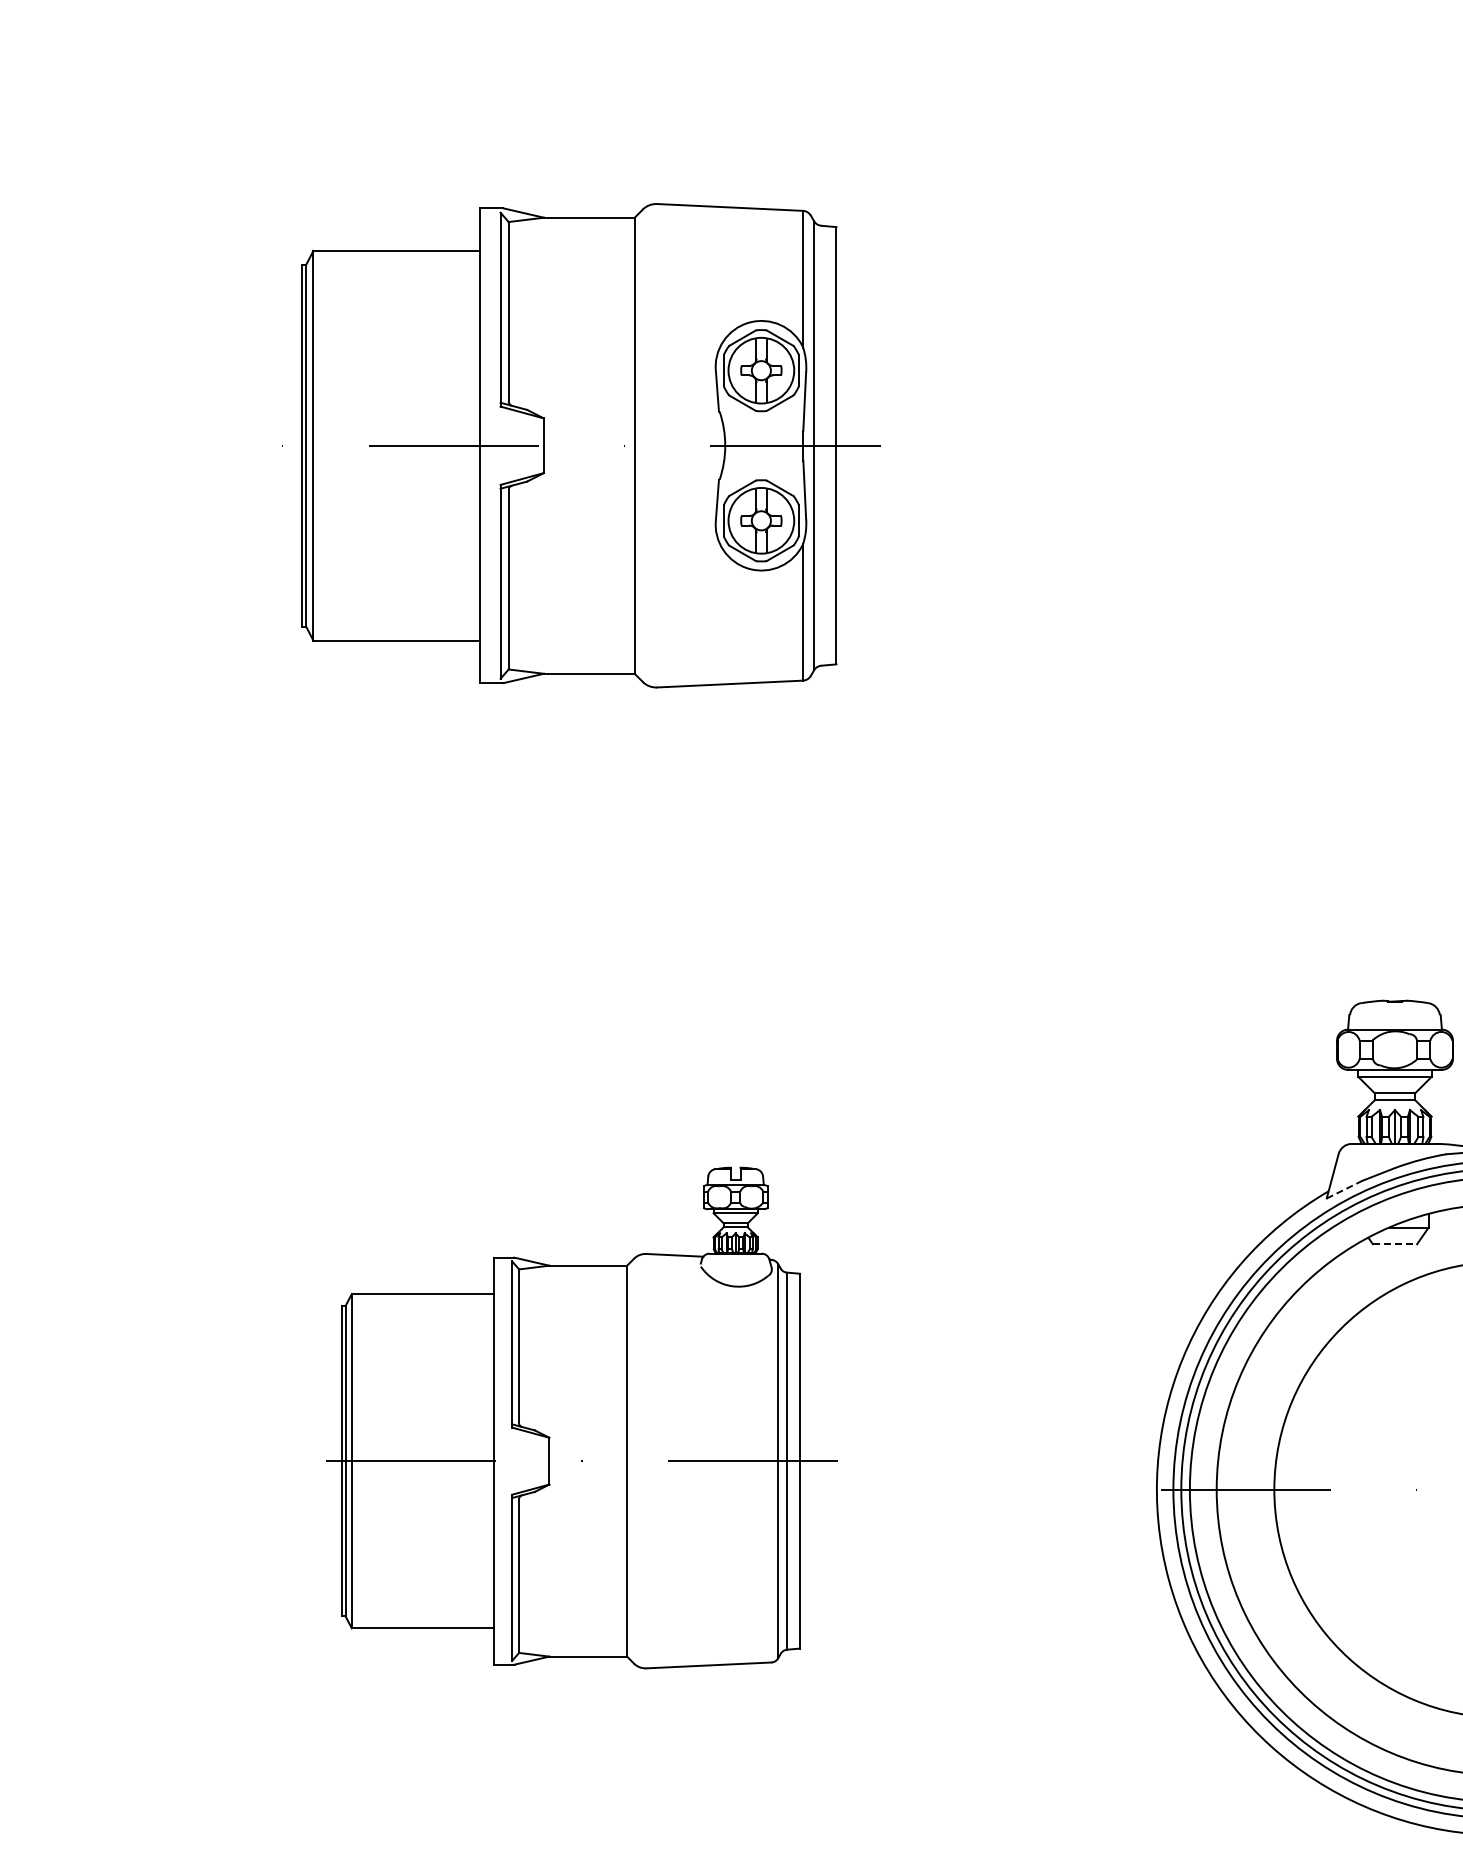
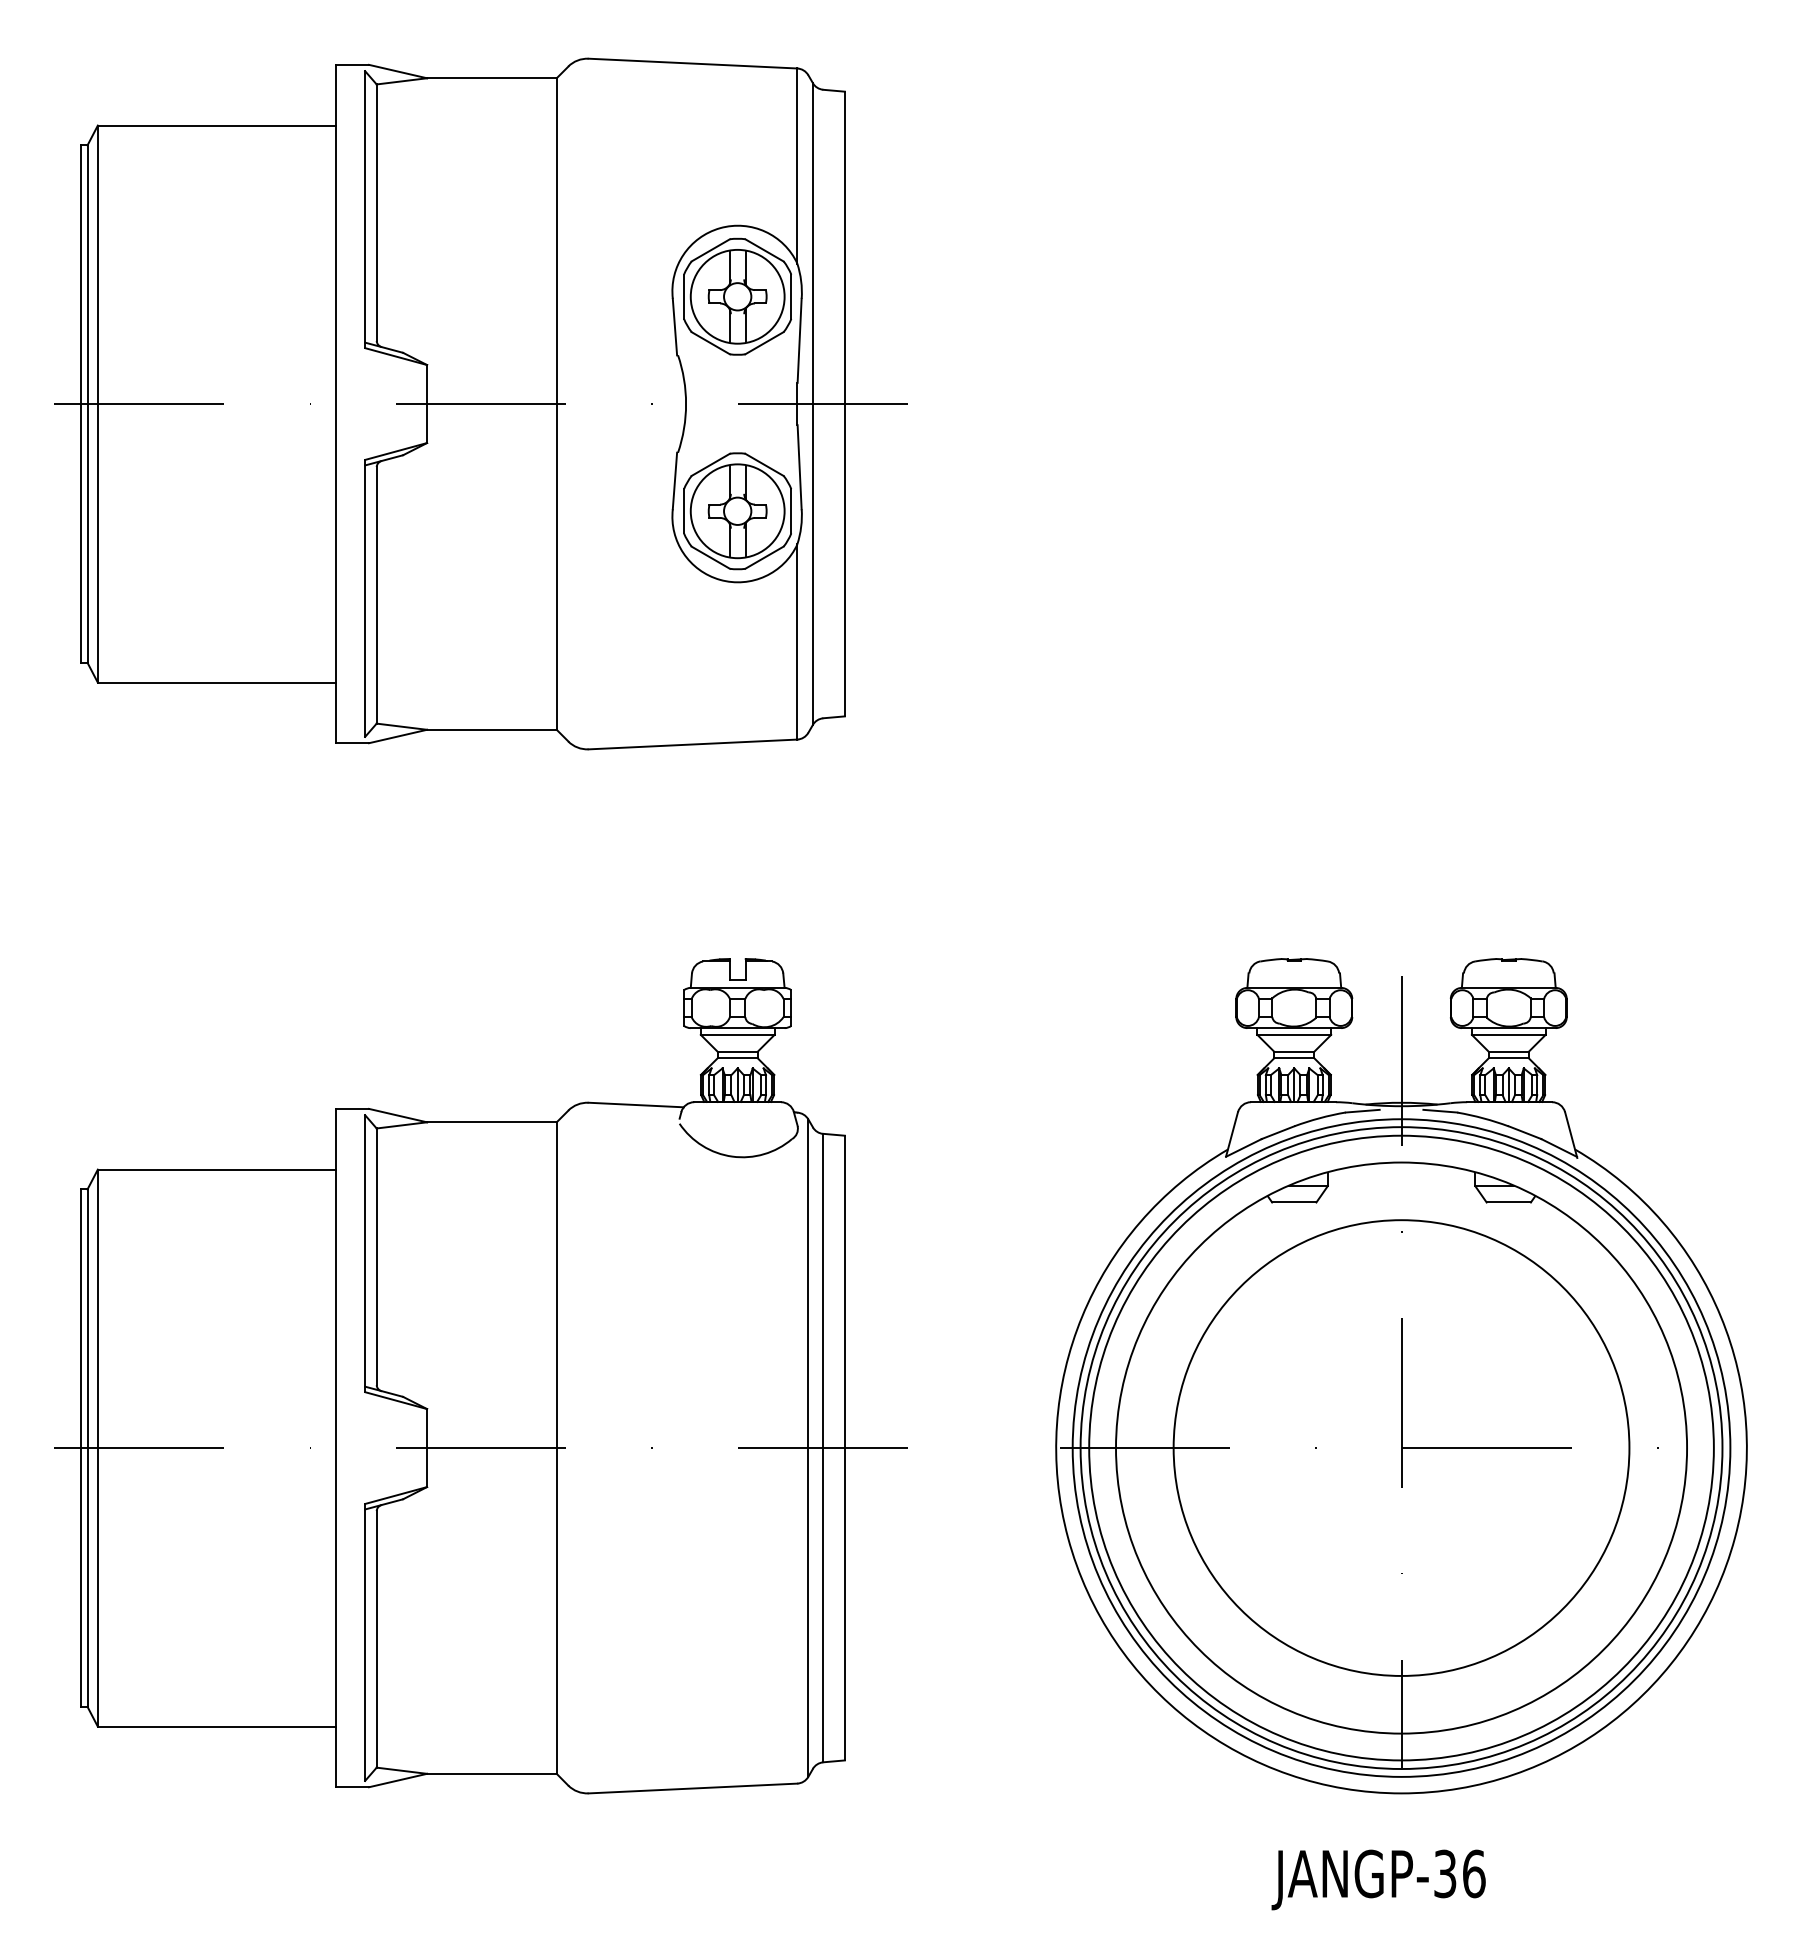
part: (581, 445) -> (480, 403), size x1.43
line: (1344, 1189) -> (1243, 1147), dashed -> solid
line: (1395, 1244) -> (1294, 1202), dashed -> solid
part: (581, 1418) -> (480, 1376), size x1.67

